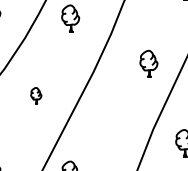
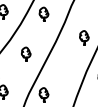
part: (36, 94) -> (26, 53), size x1.67

